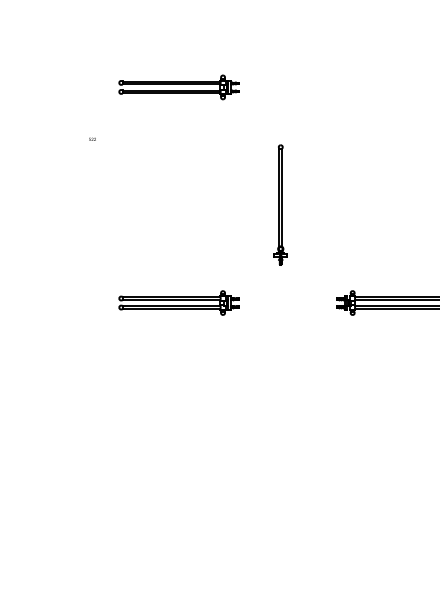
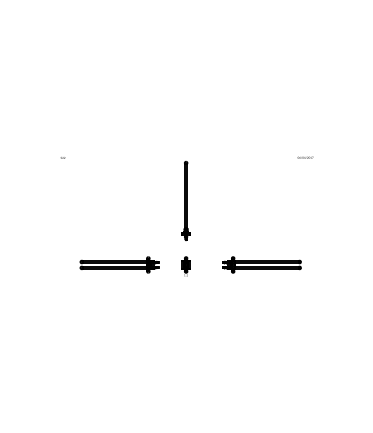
part: (178, 86) -> (119, 123), removed
part: (279, 305) -> (185, 266), added

